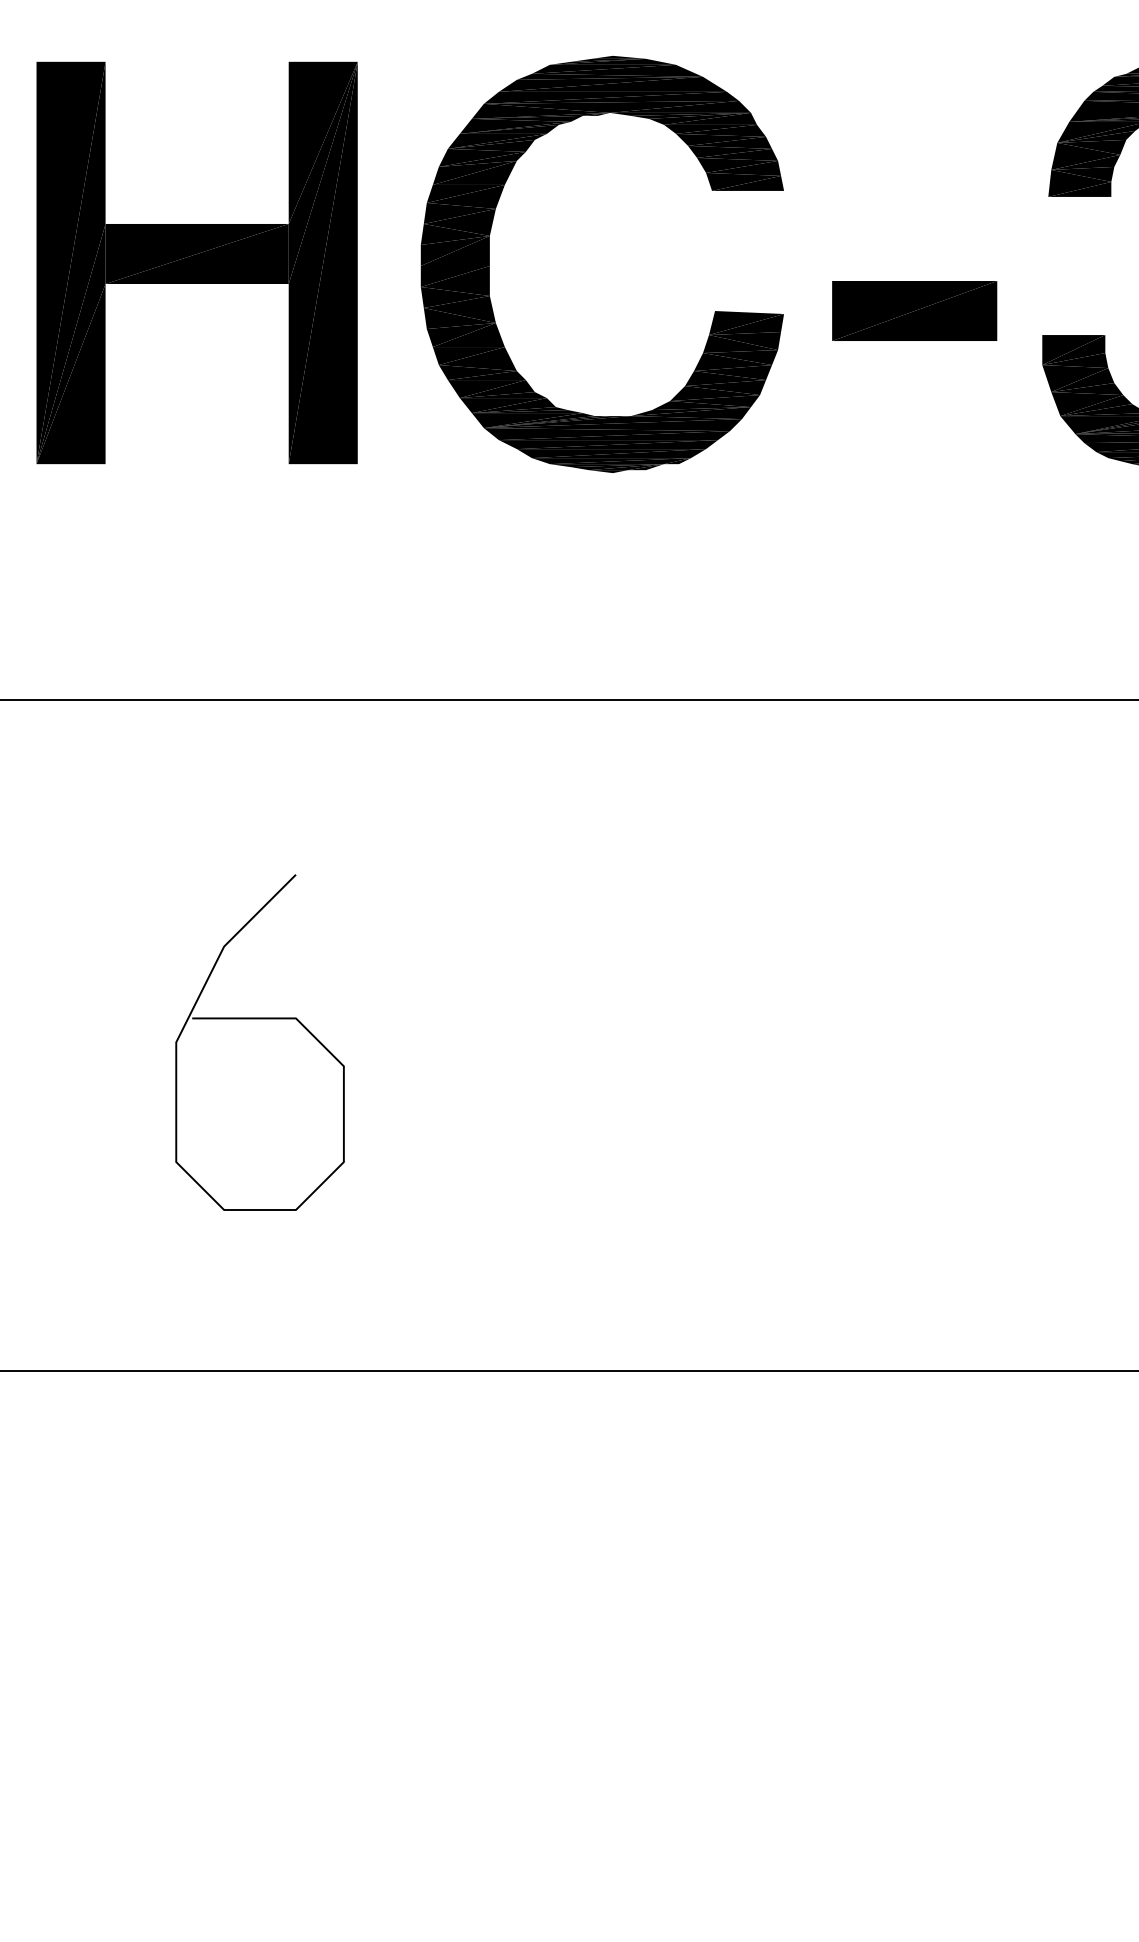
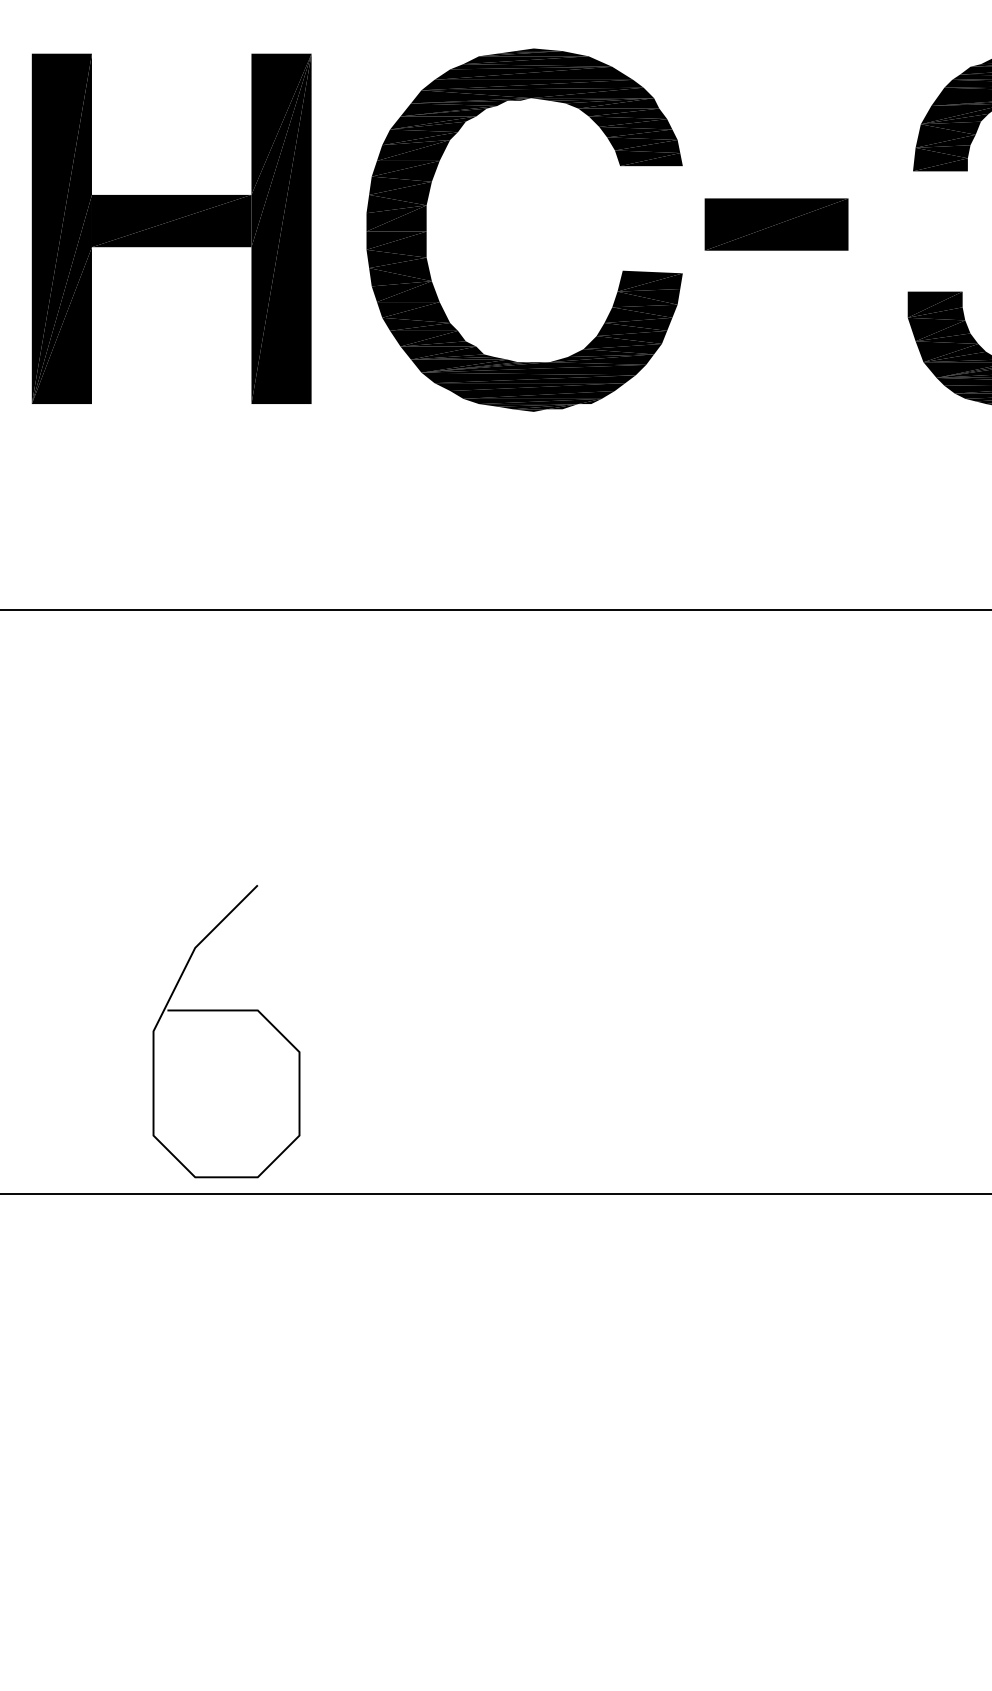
part: (914, 310) -> (776, 224), moved
curve: (259, 1019) -> (226, 1011), moved

